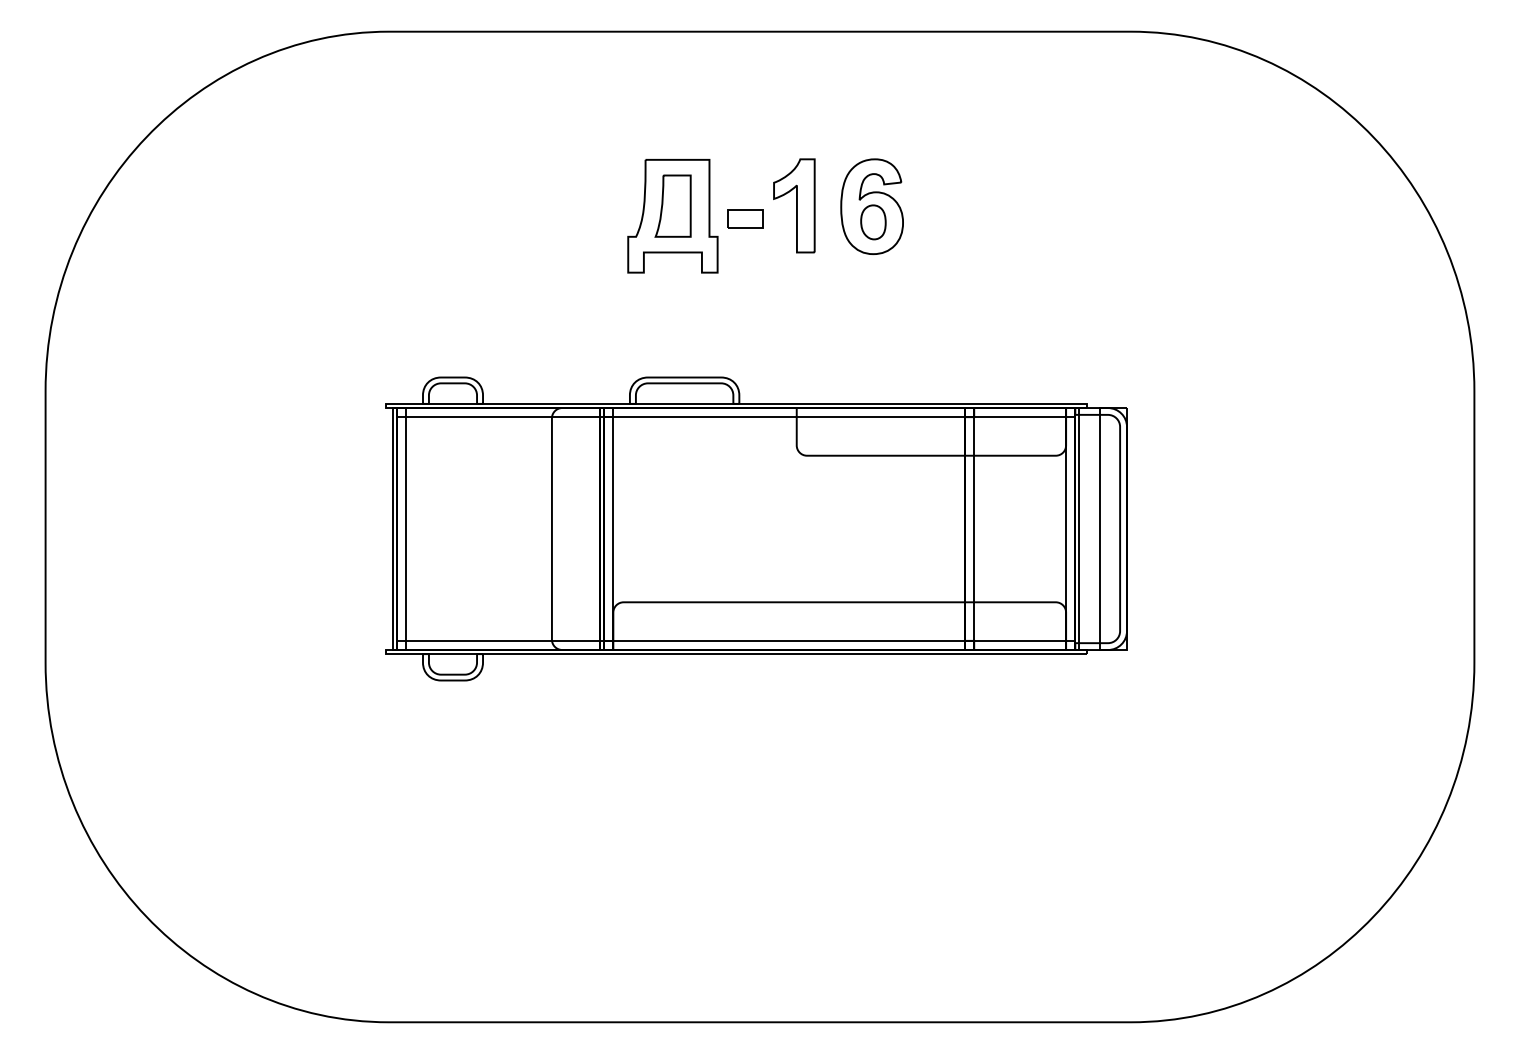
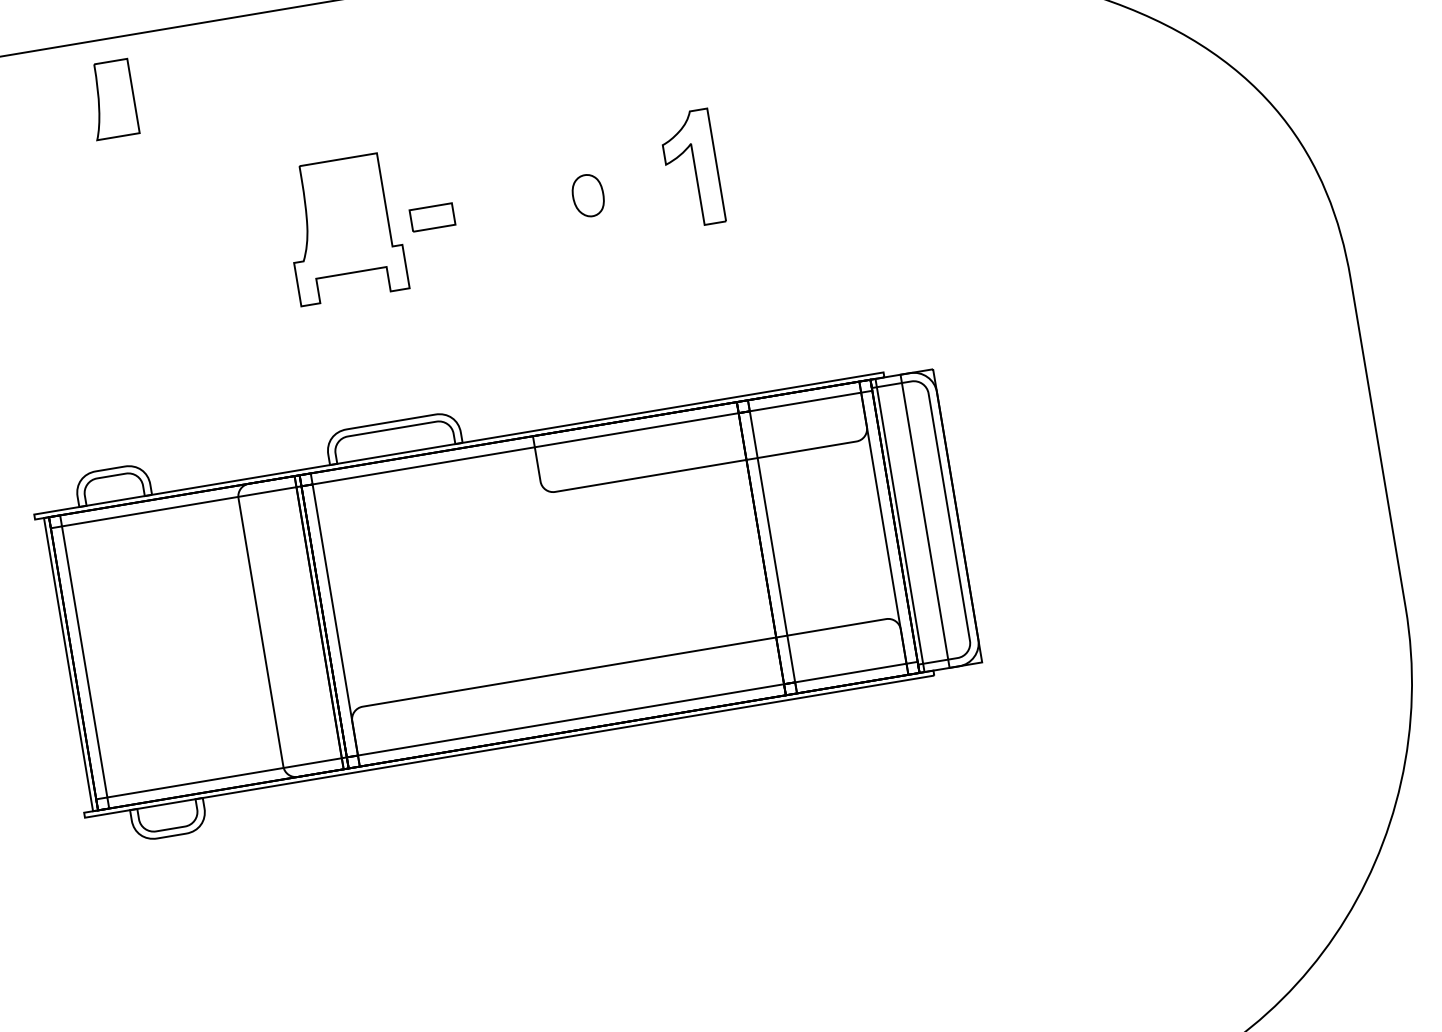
part: (672, 205) -> (111, 98), moved
part: (794, 205) -> (692, 168), moved
part: (871, 206) -> (582, 176), removed

